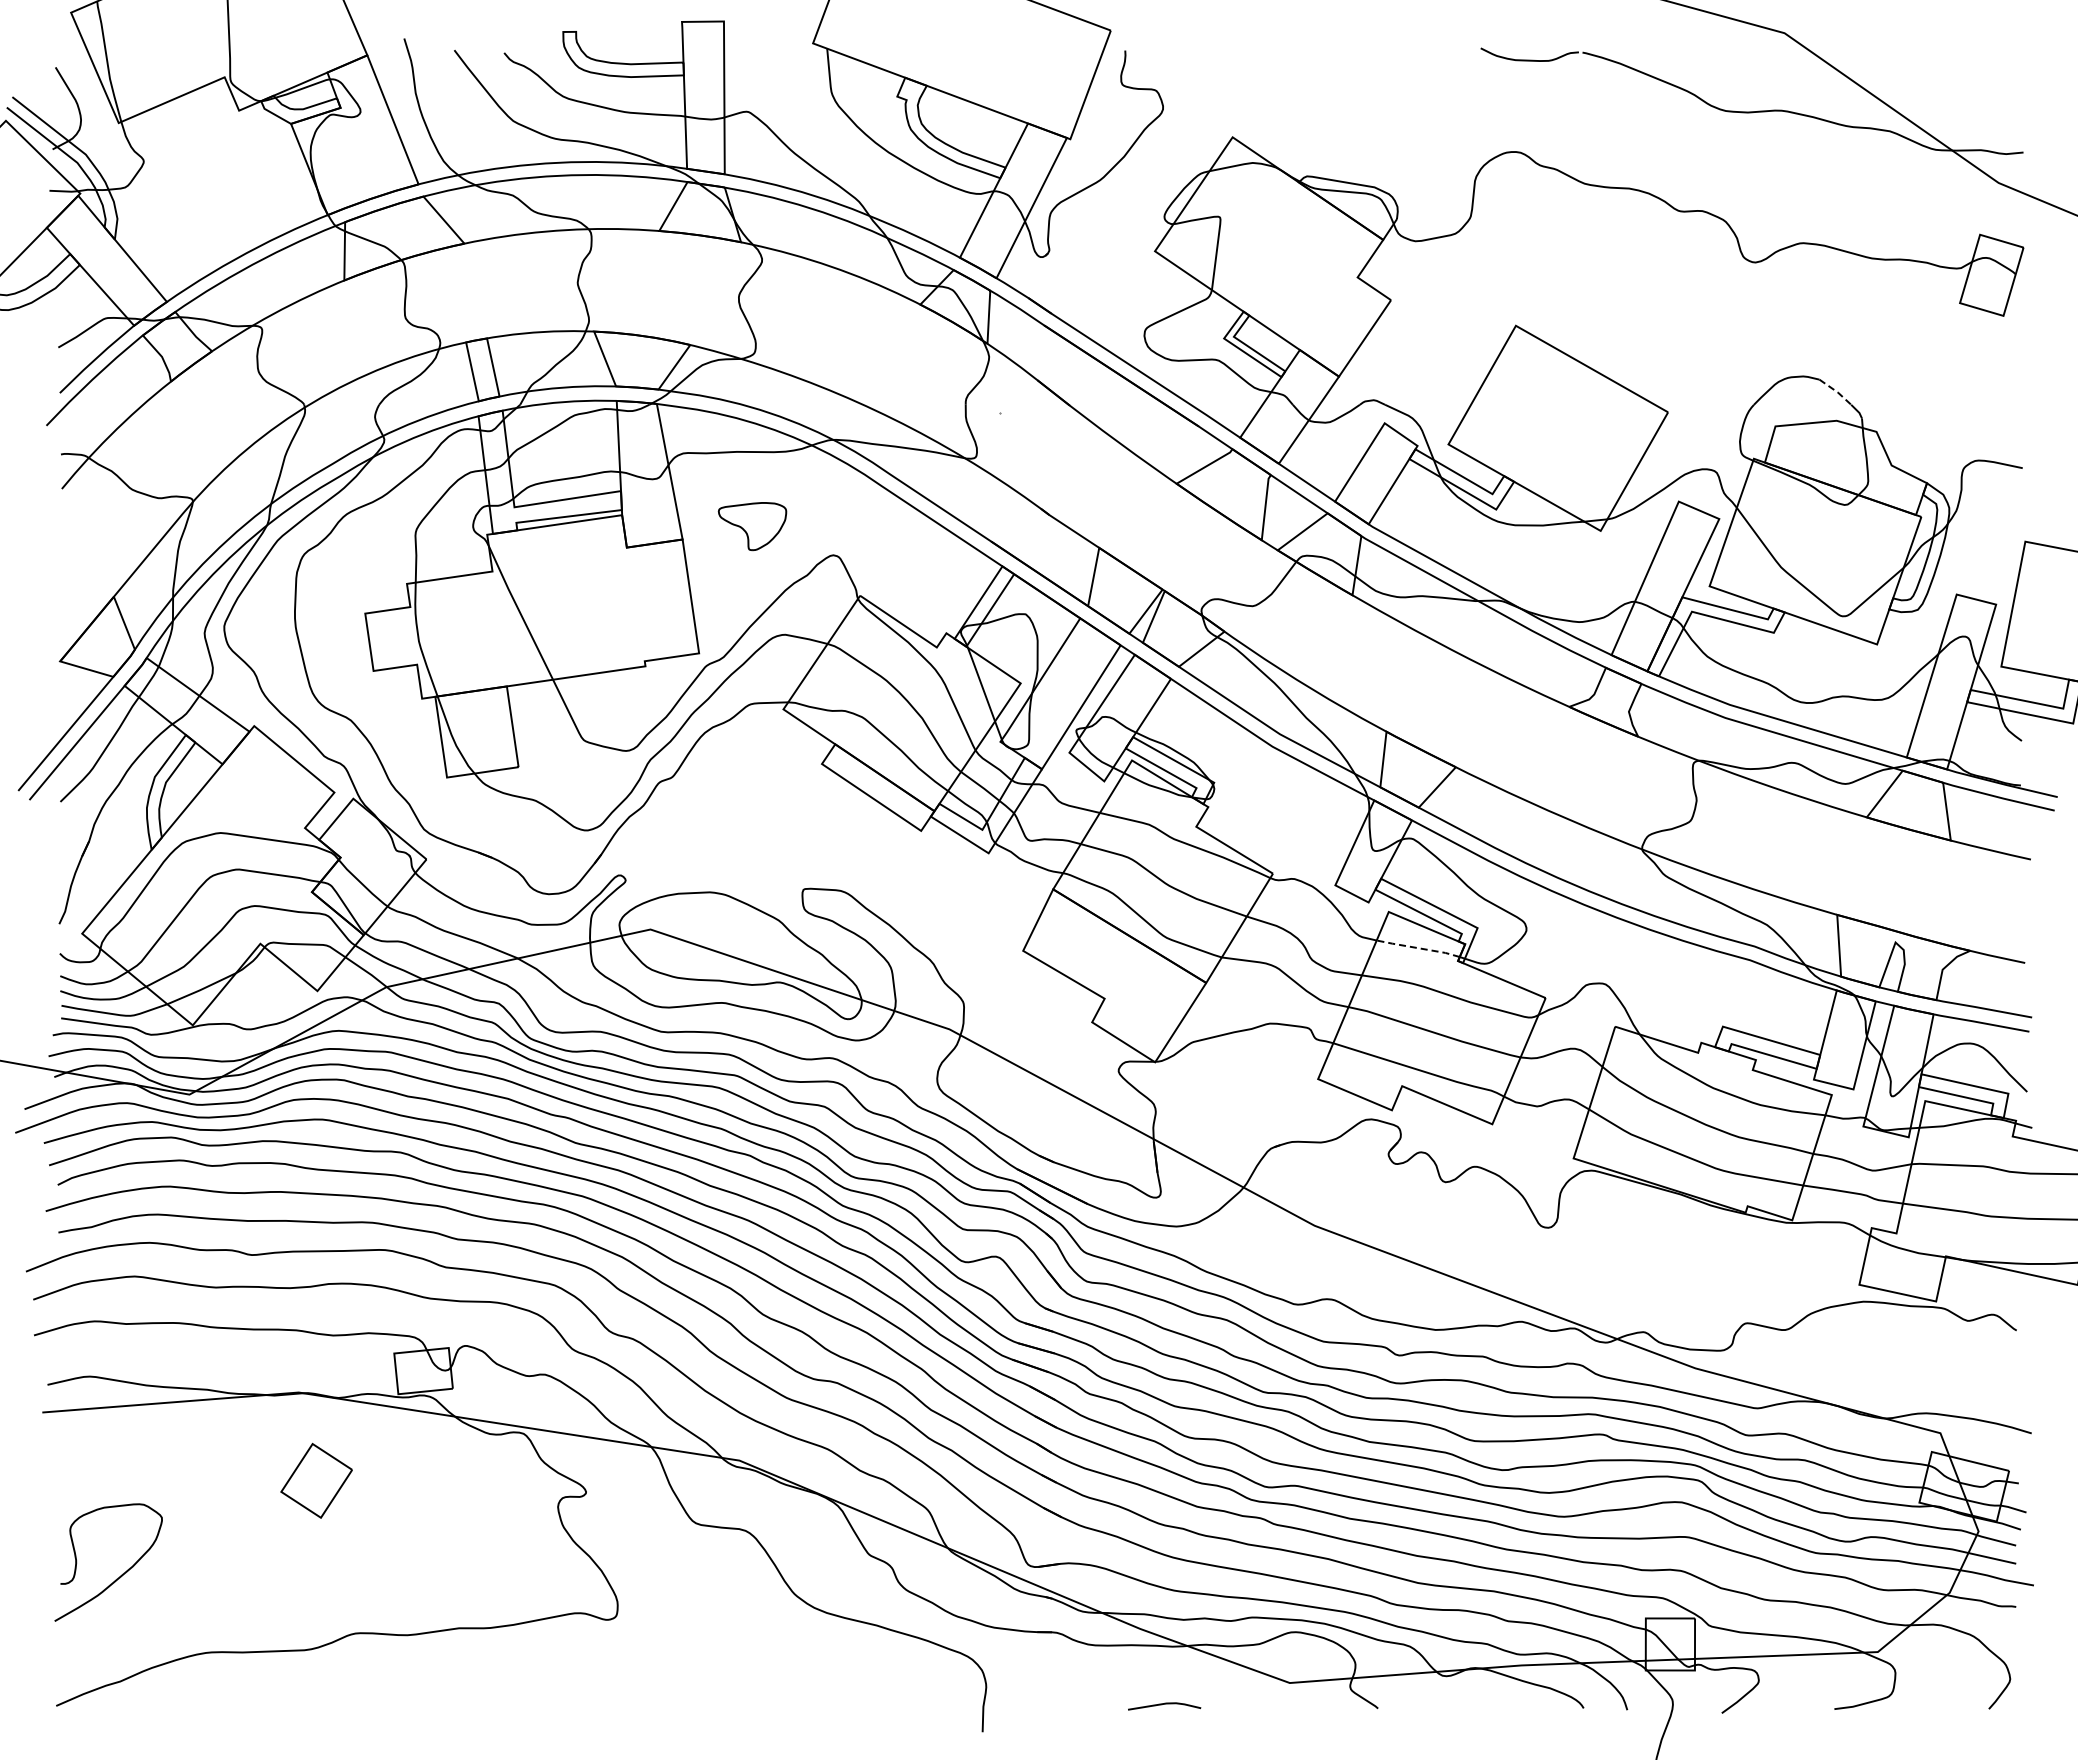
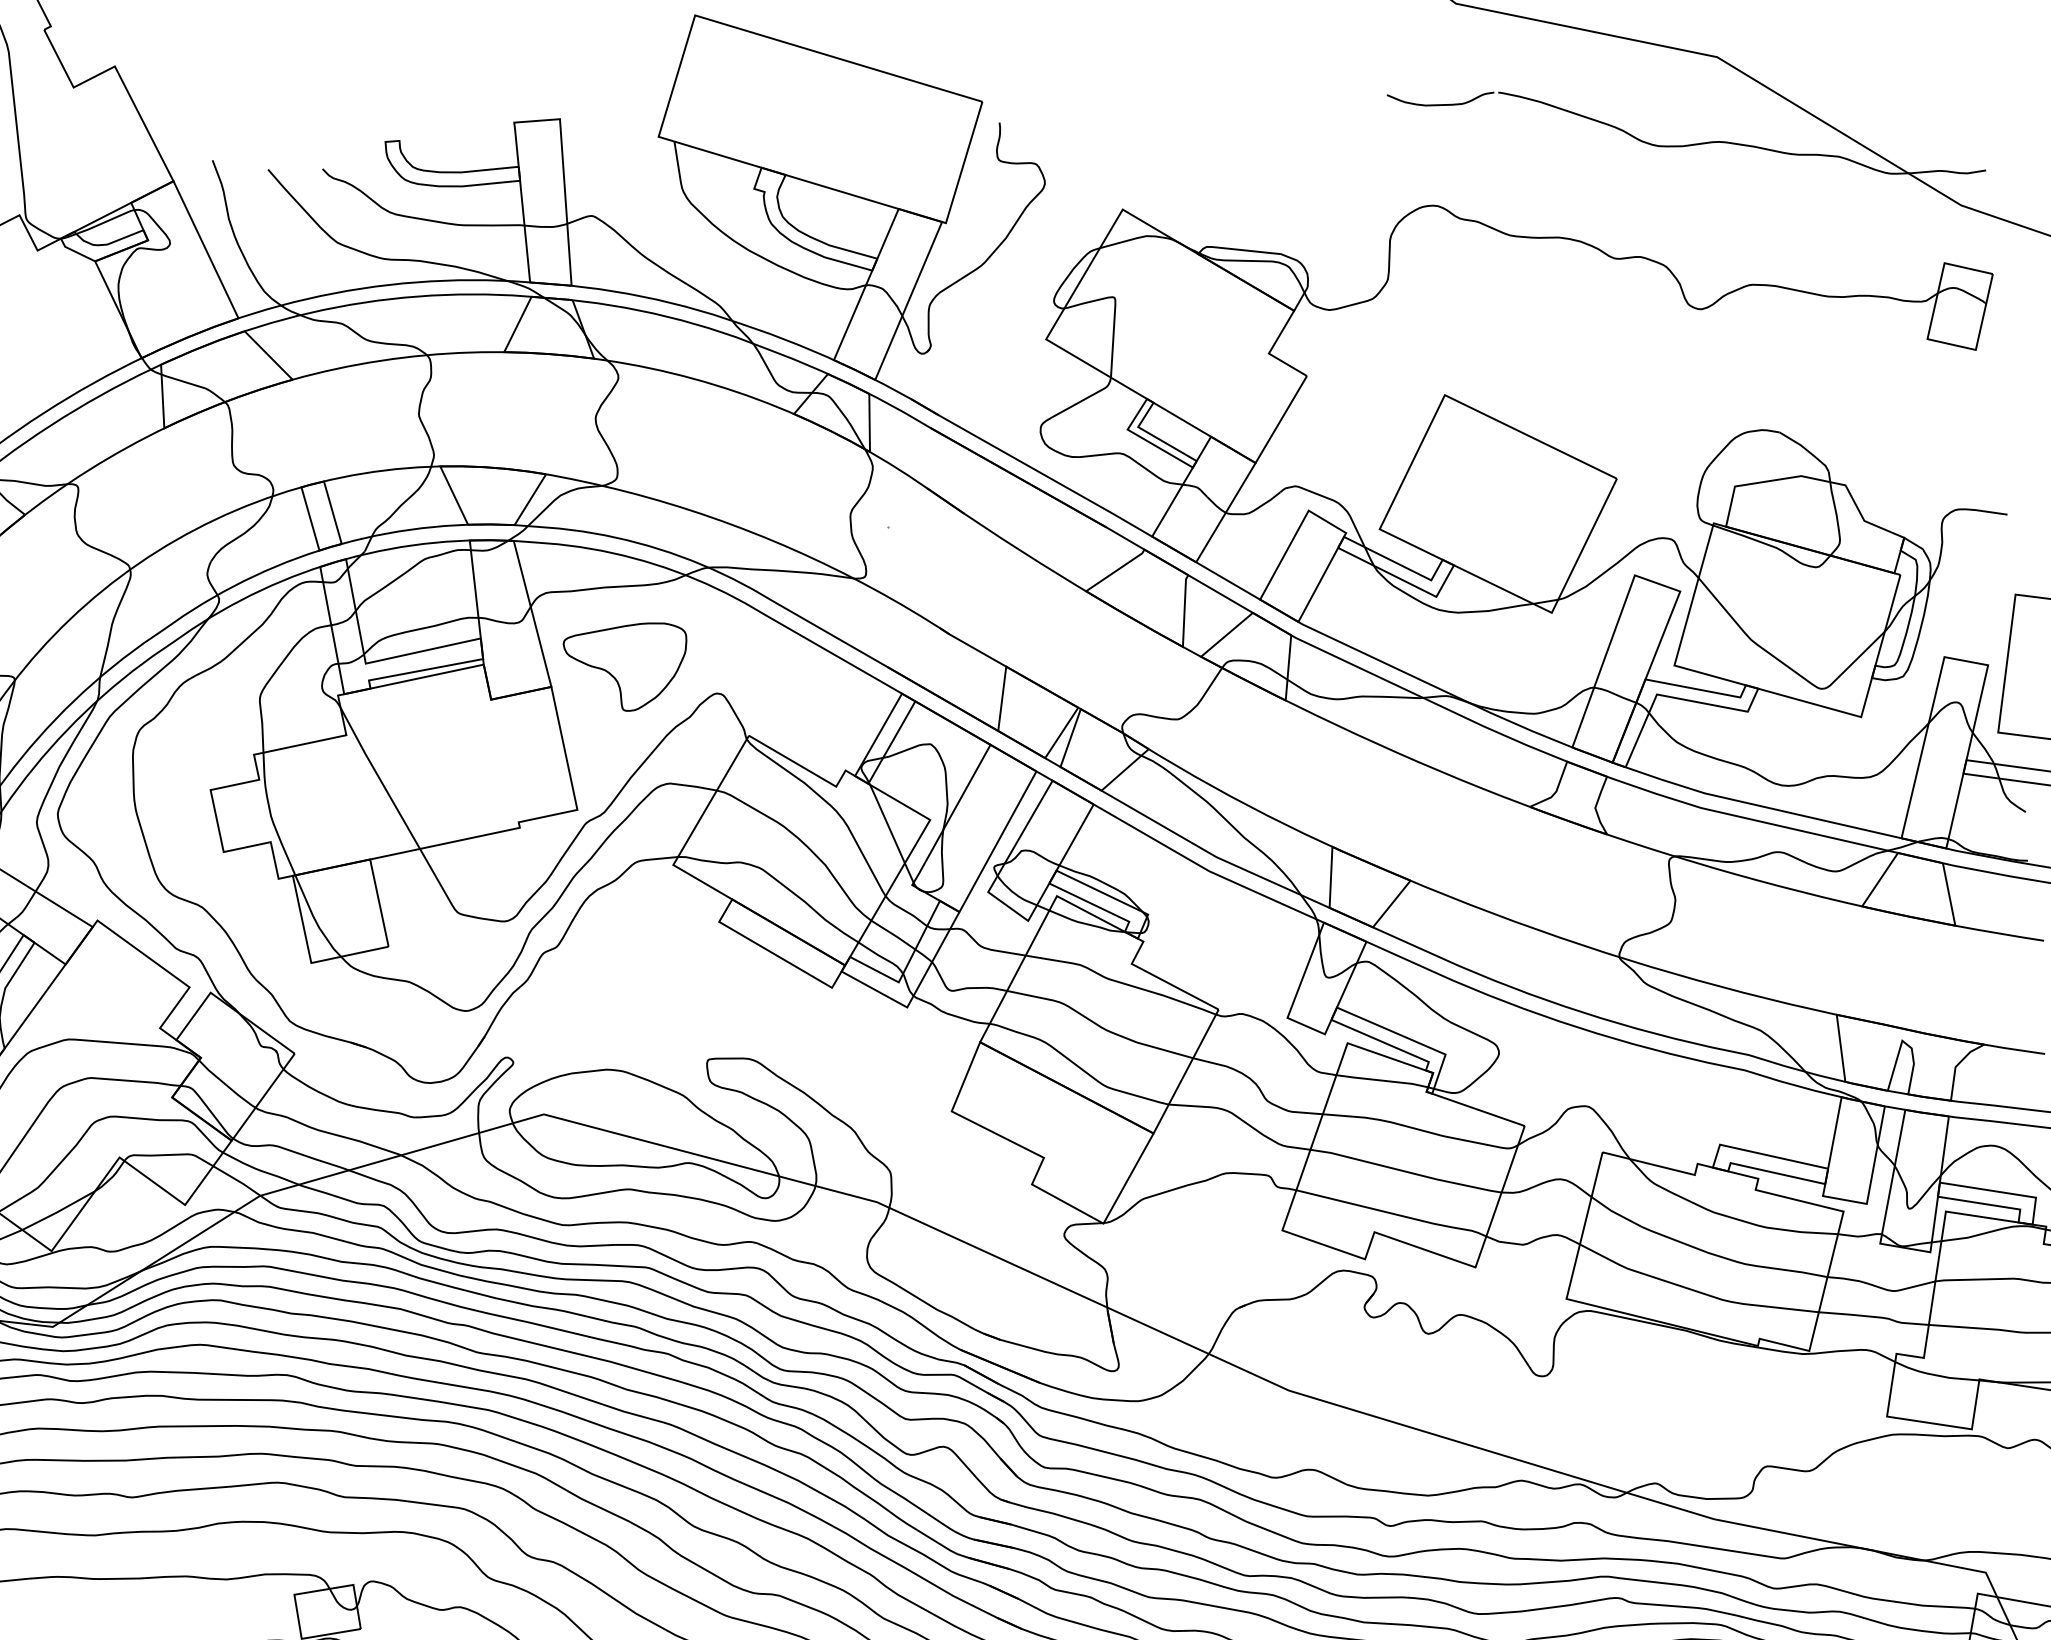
line: (1837, 391) -> (1800, 444), dashed -> solid
part: (752, 526) -> (626, 667), size x1.67
line: (1417, 948) -> (1381, 1081), dashed -> solid

